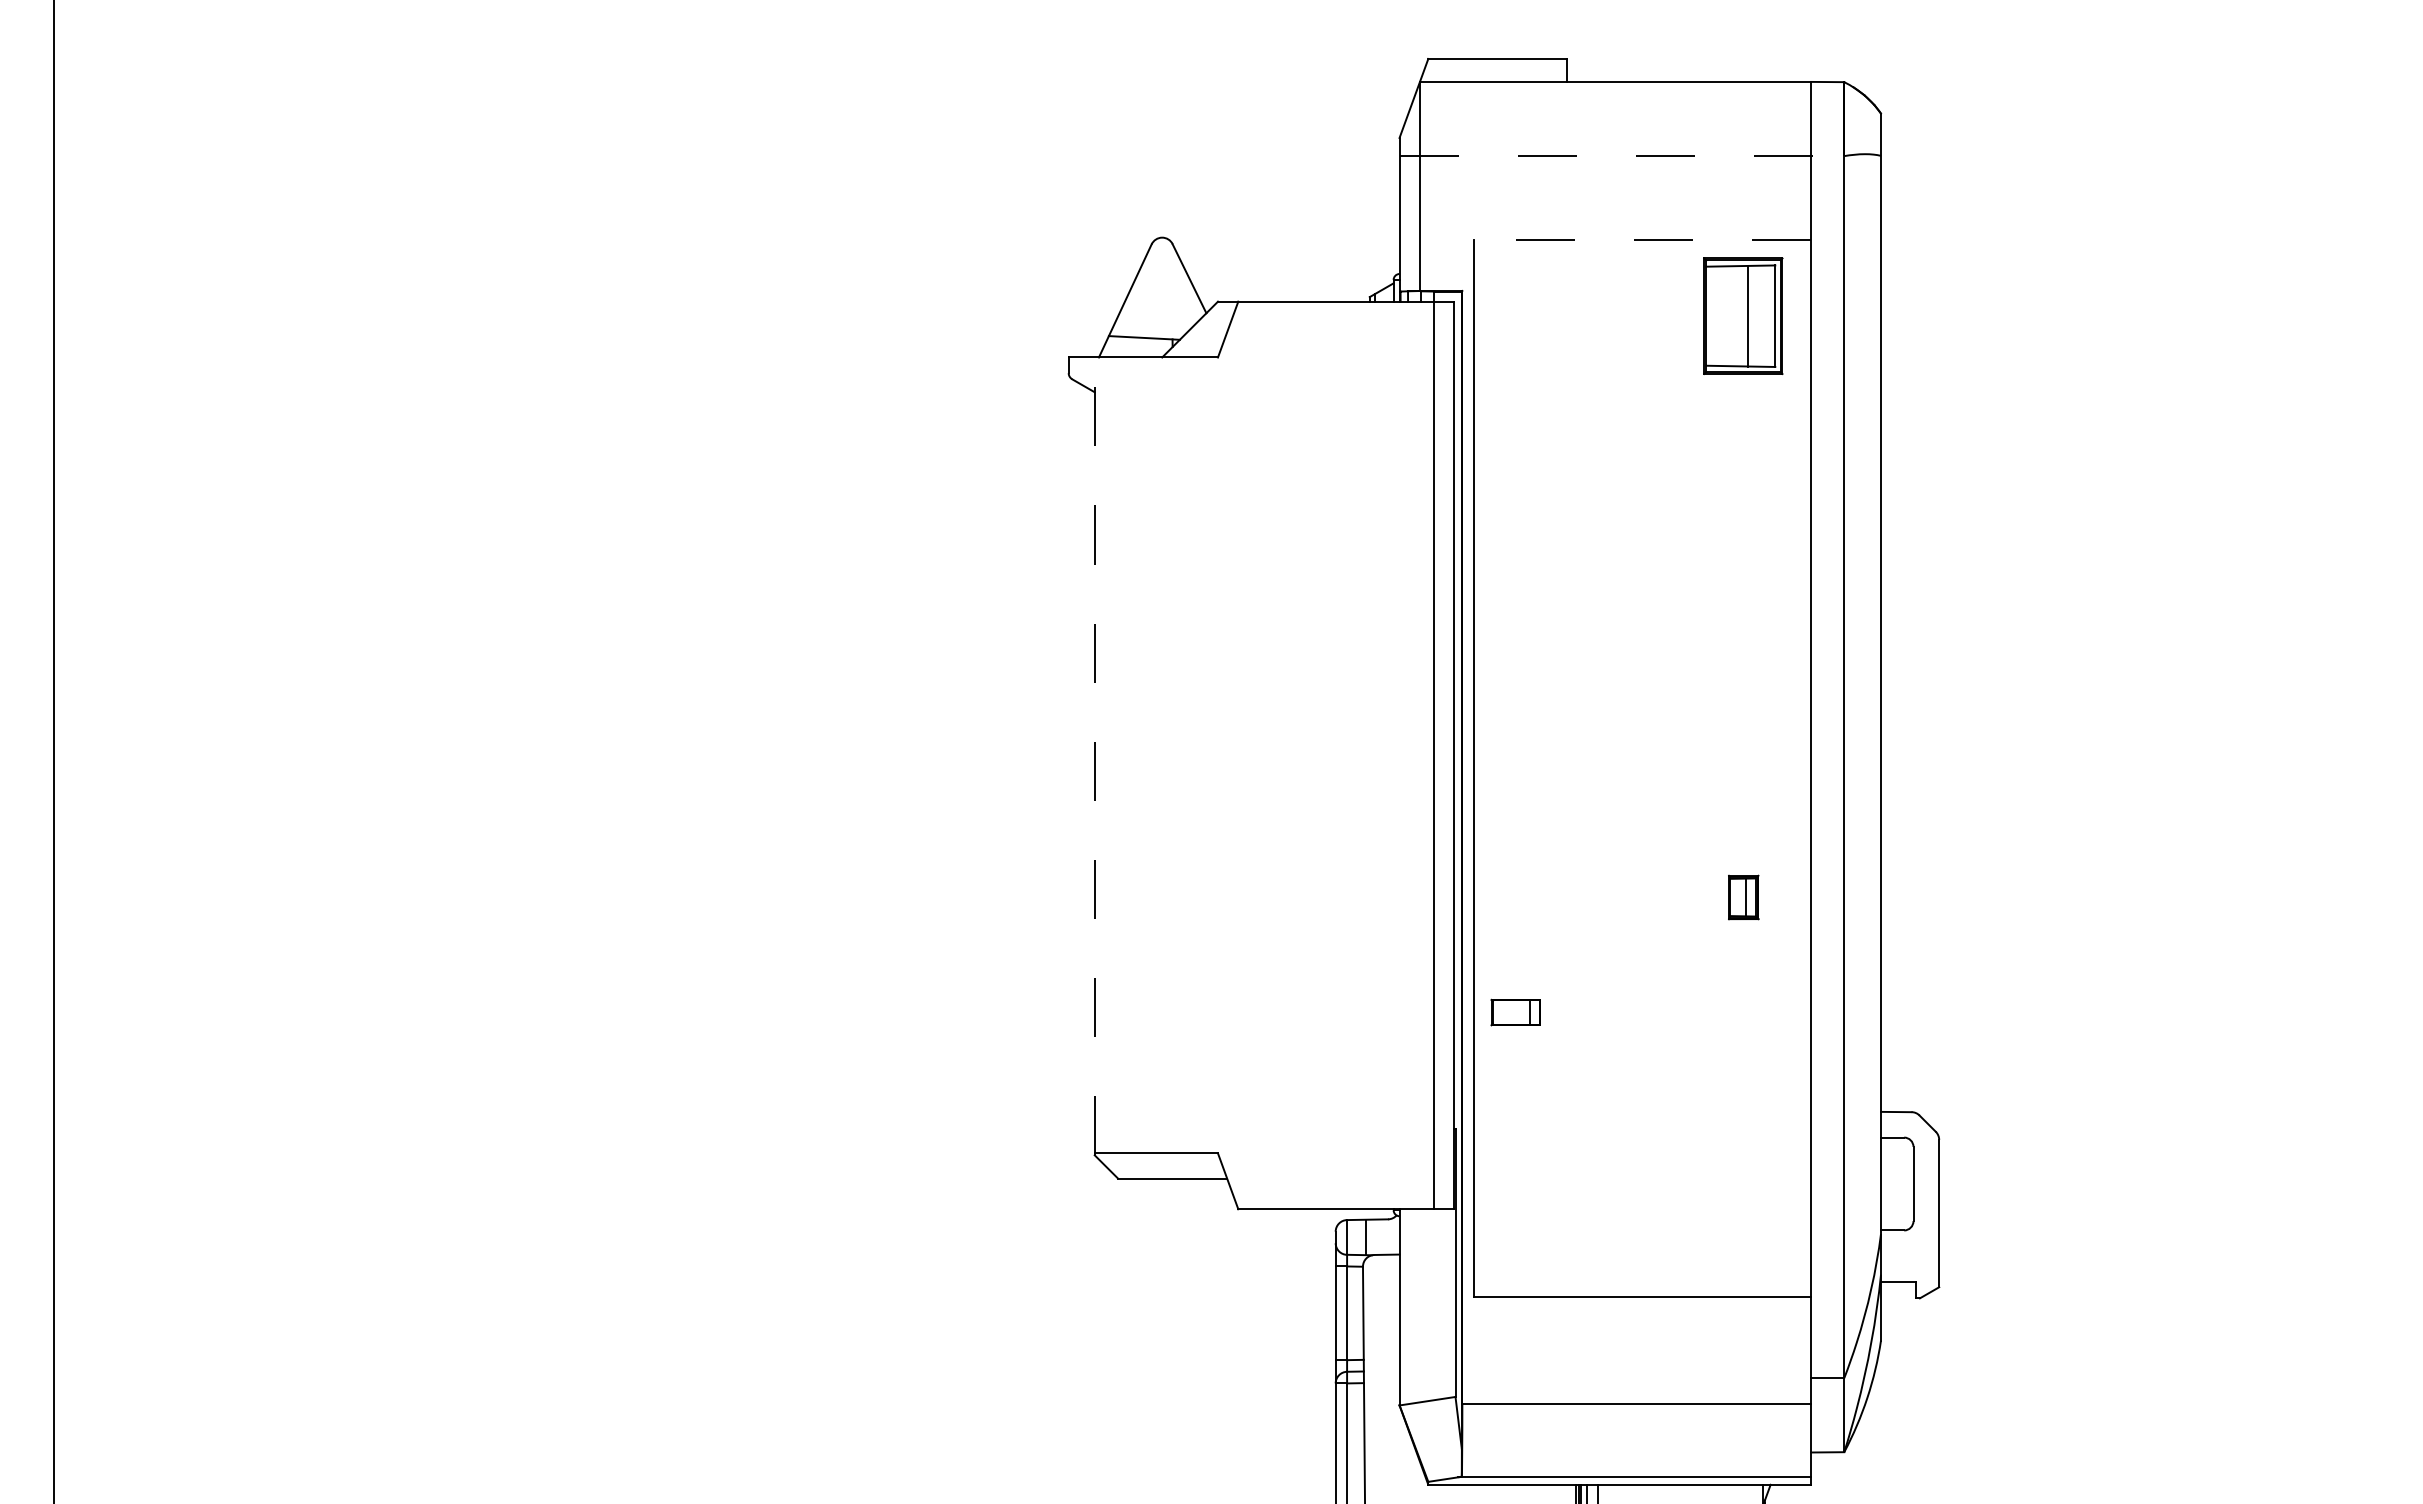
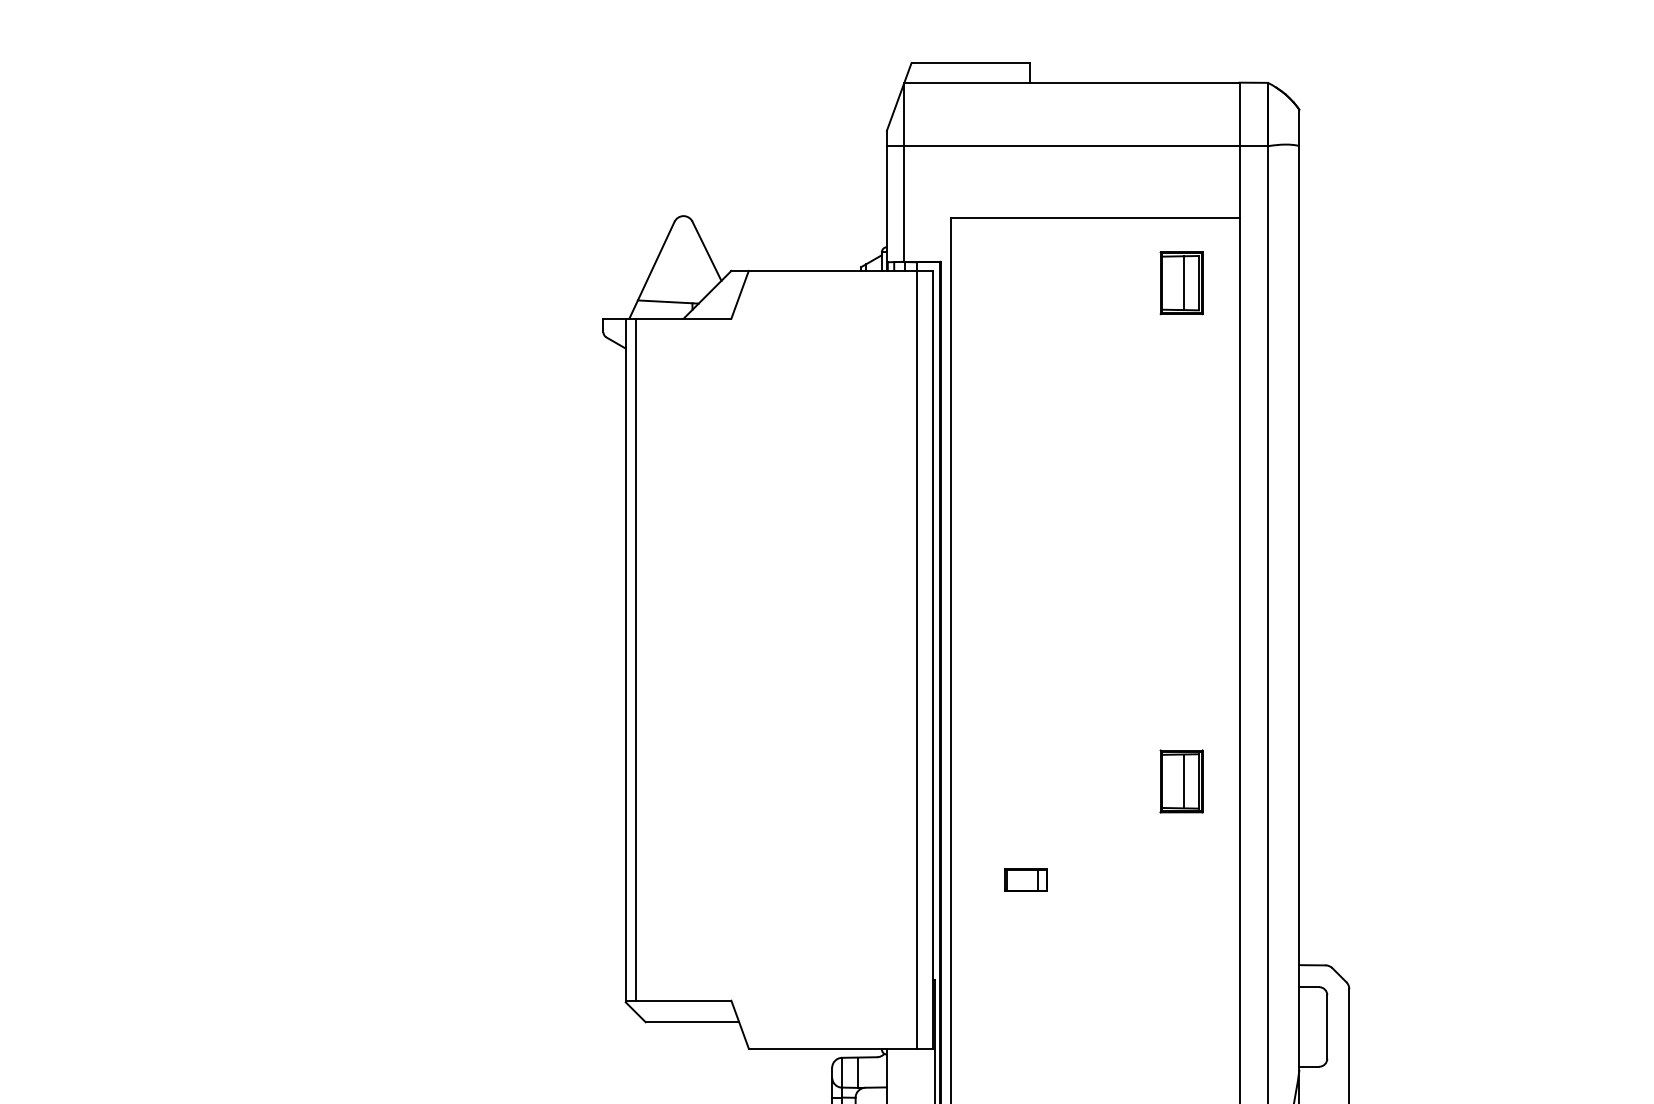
line: (1622, 156) -> (1077, 146), dashed -> solid
line: (1642, 239) -> (1095, 217), dashed -> solid
part: (1743, 315) -> (1181, 282), size x0.62
line: (1106, 755) -> (635, 659), added
line: (1094, 756) -> (625, 660), dashed -> solid
part: (1743, 897) -> (1181, 781), size x1.67
part: (1515, 1012) -> (1025, 879), moved

